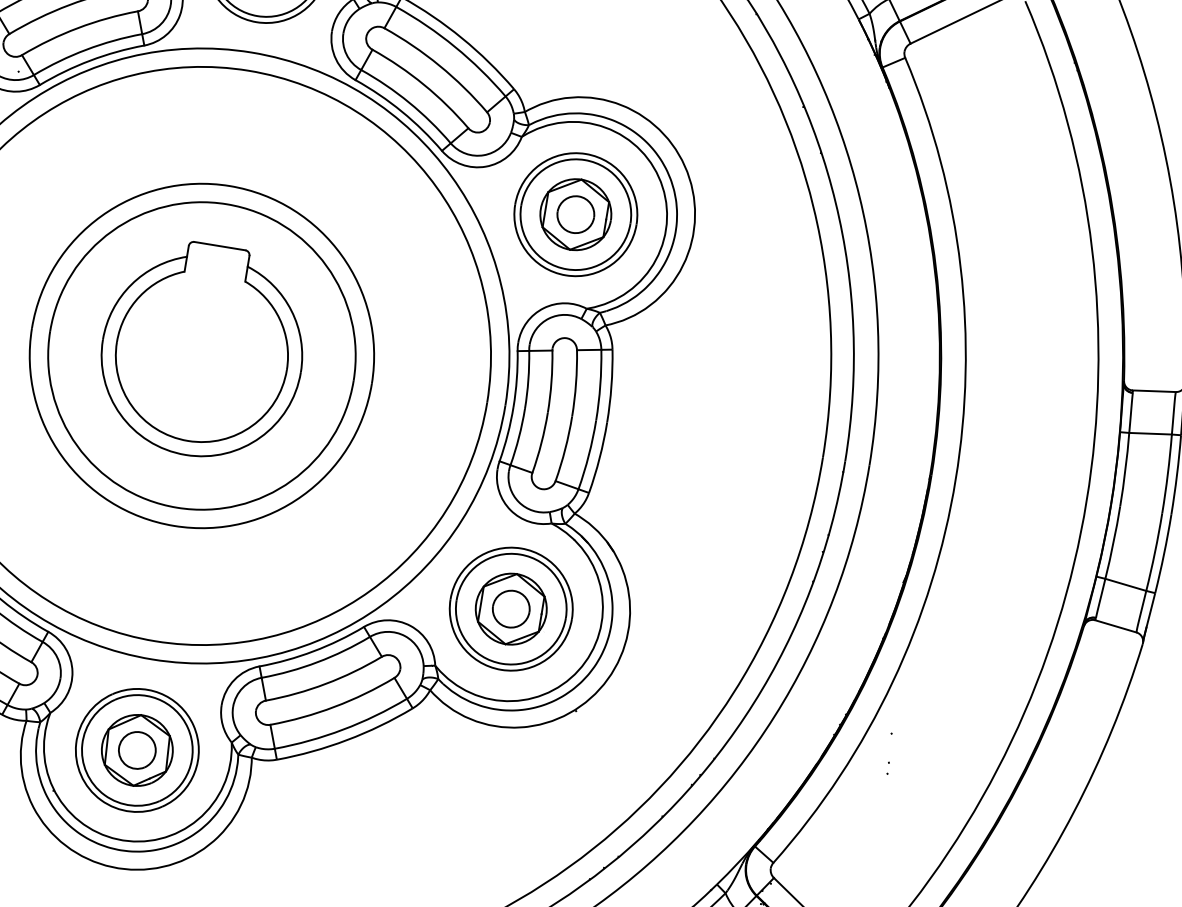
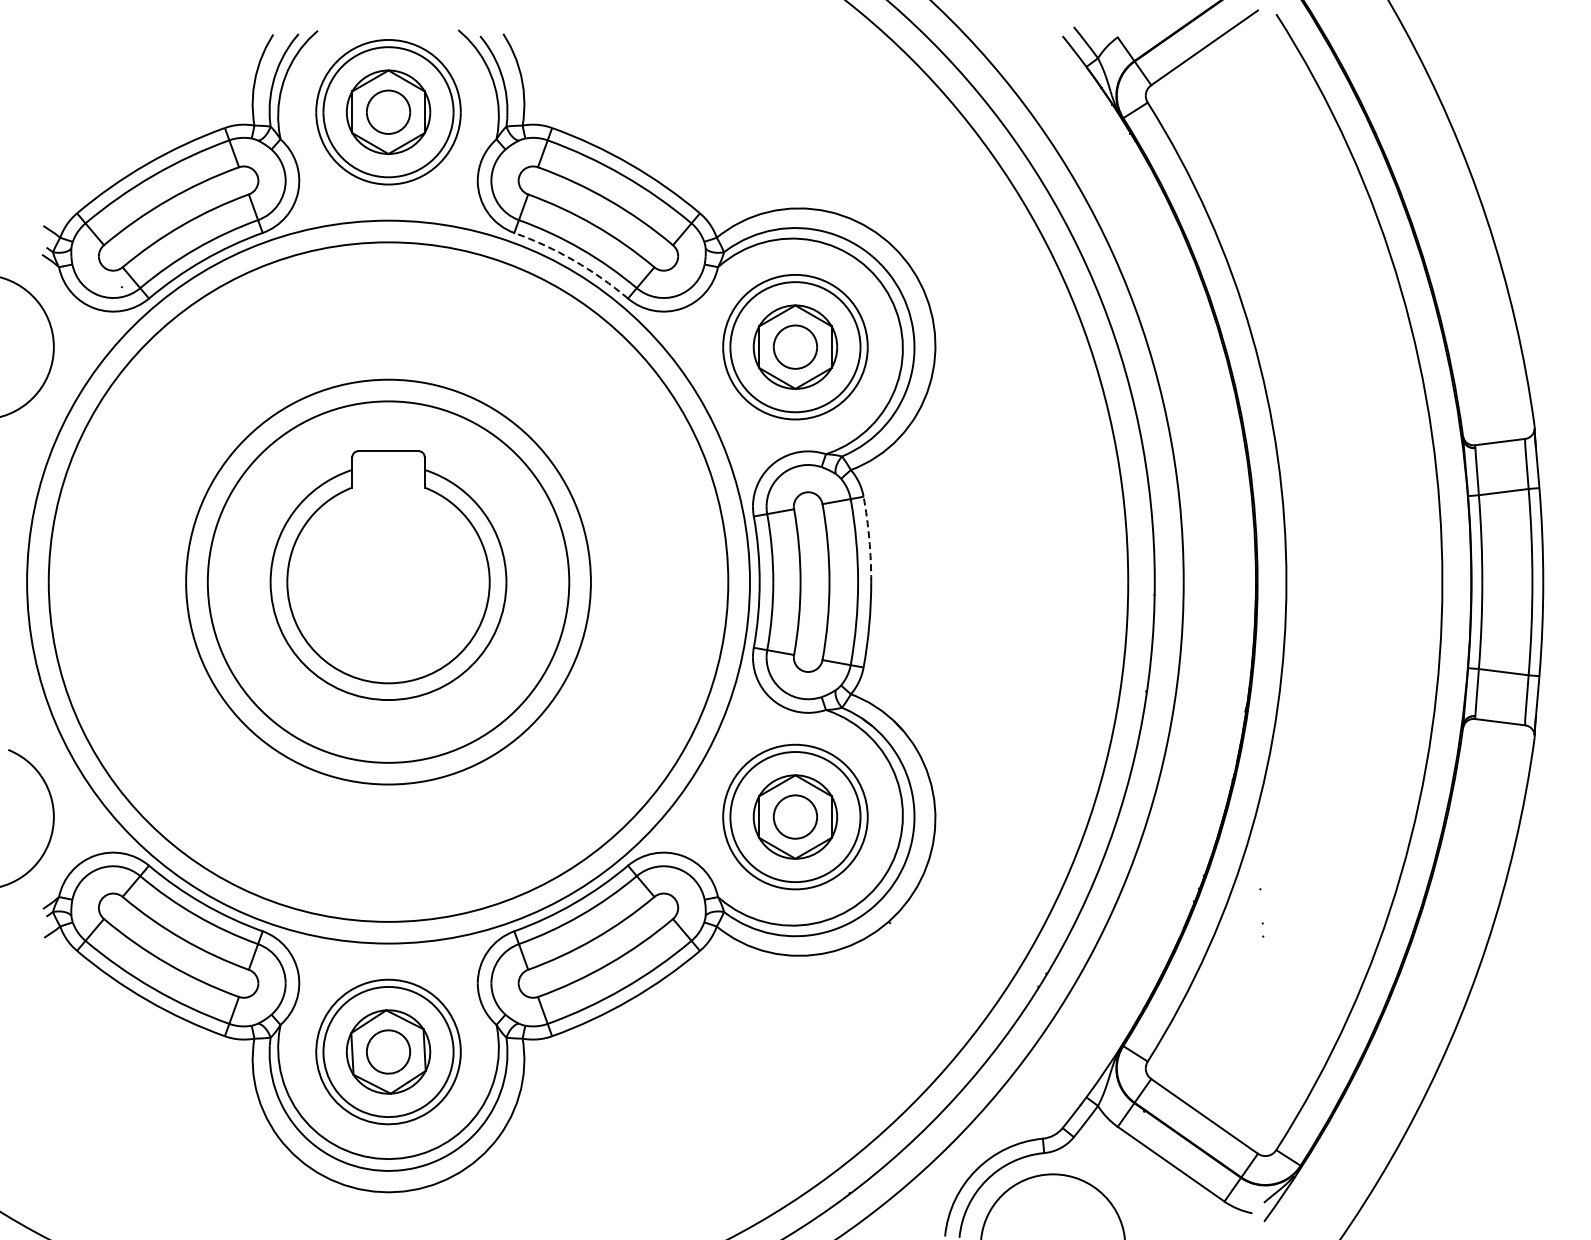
arc: (402, 111) -> (574, 260), solid -> dashed
arc: (611, 386) -> (869, 539), solid -> dashed

